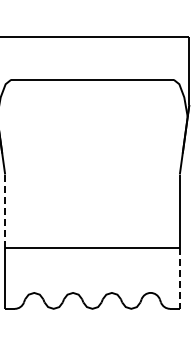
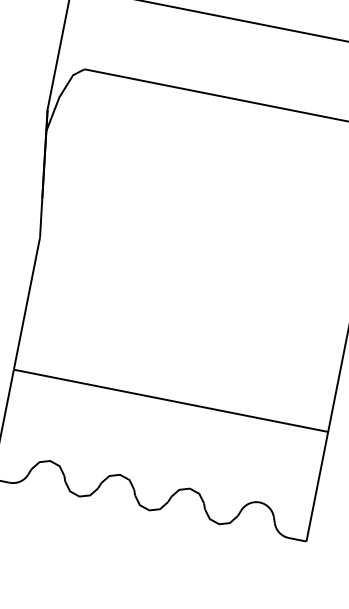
line: (5, 211) -> (27, 304), dashed -> solid
line: (179, 278) -> (316, 486), dashed -> solid

